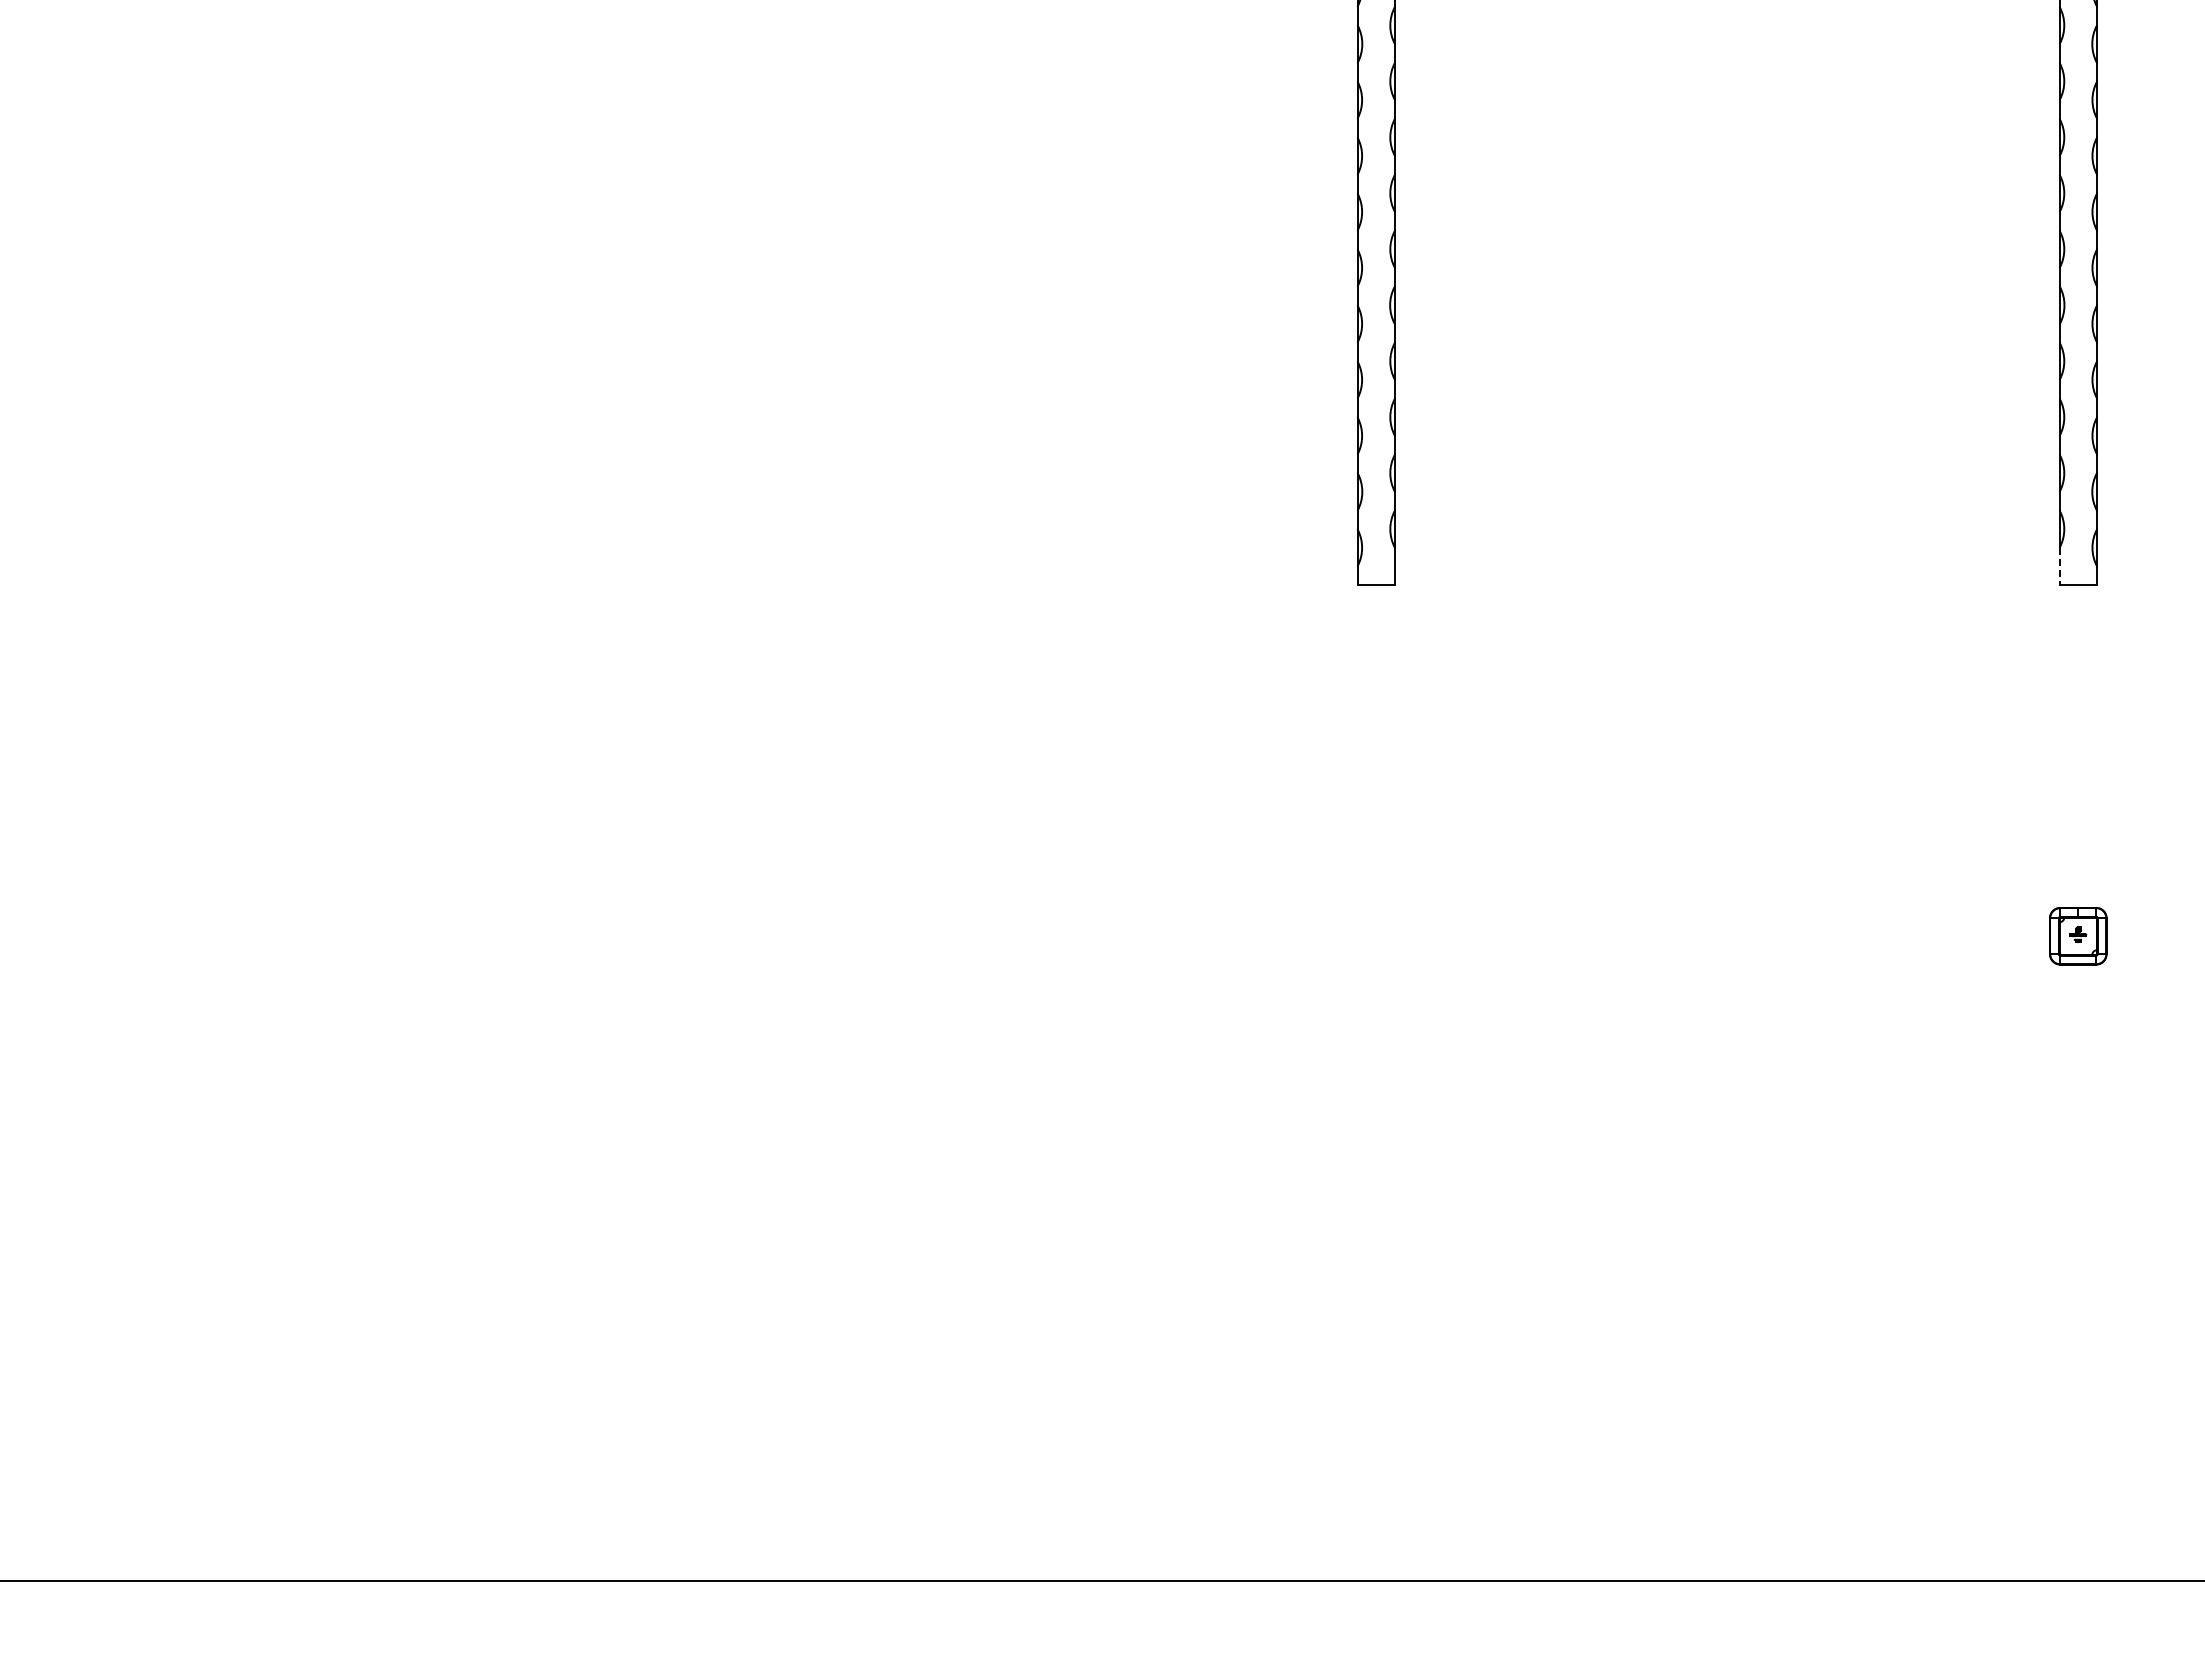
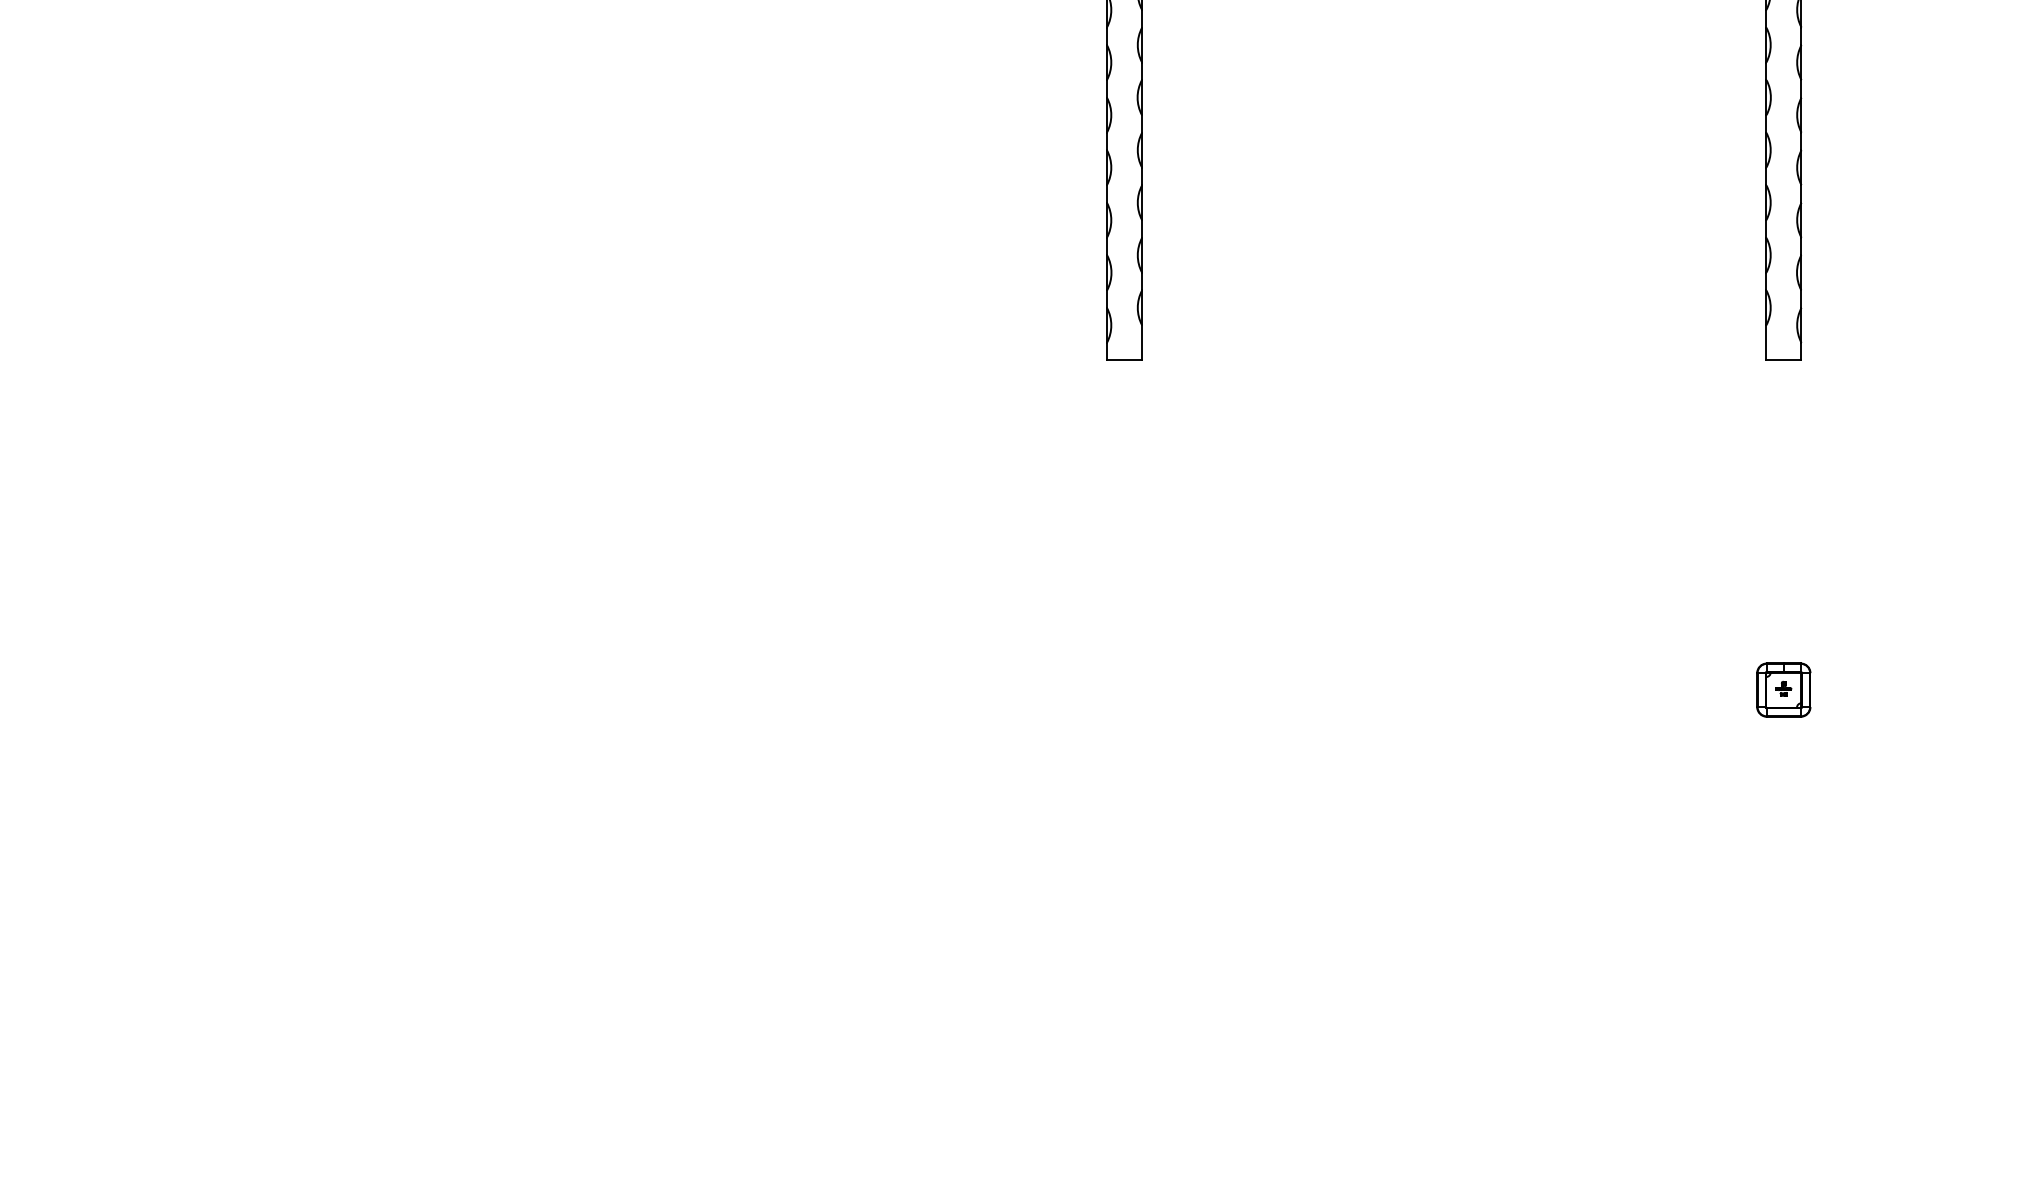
line: (2059, 566) -> (1766, 342), dashed -> solid

